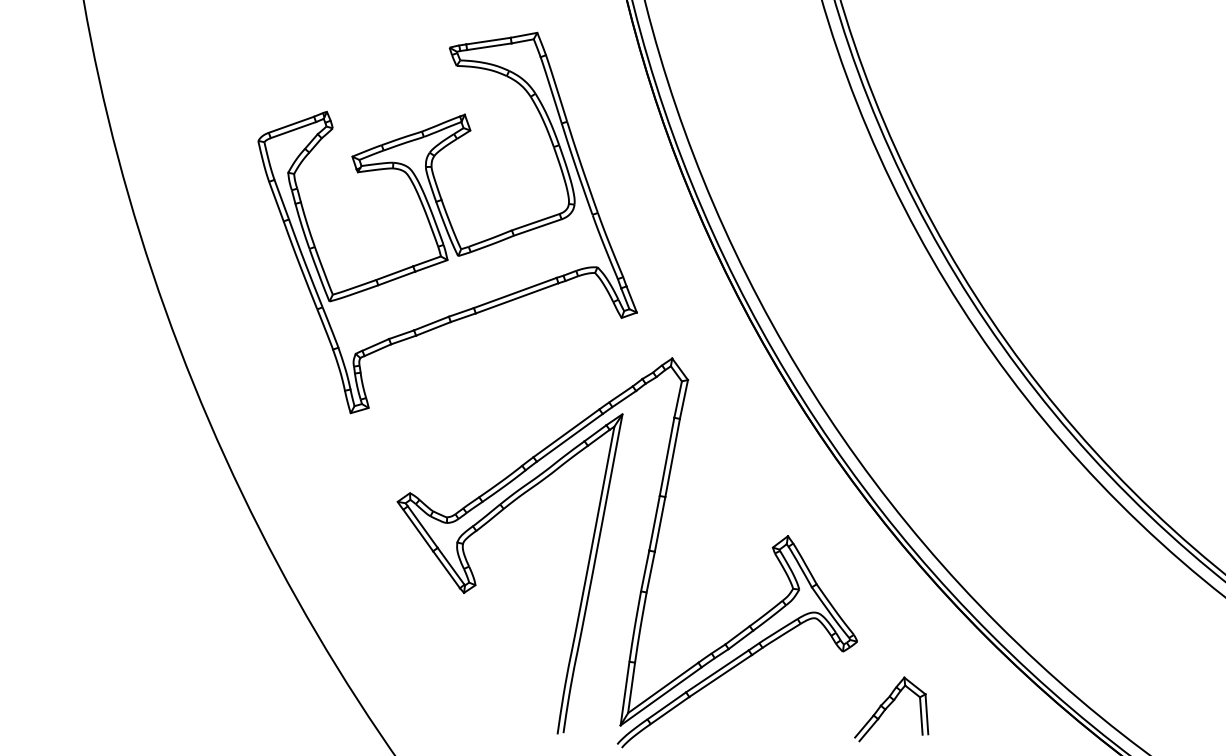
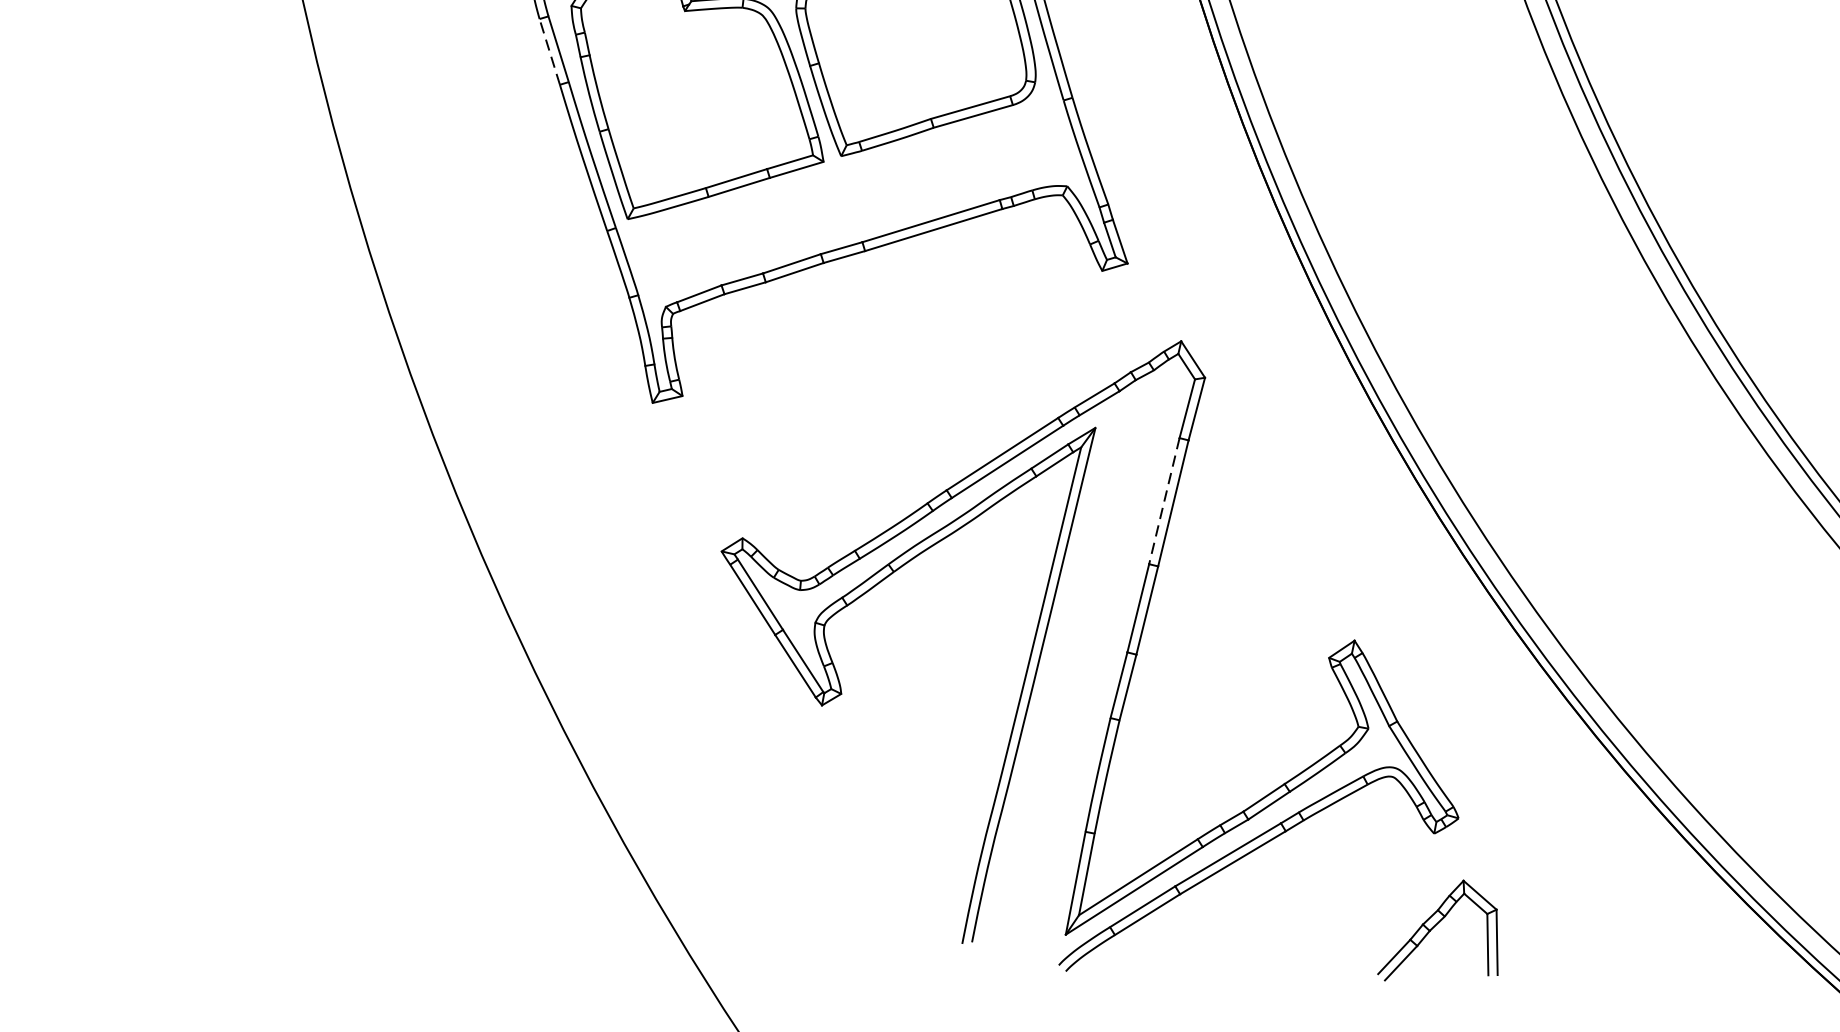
line: (276, 201) -> (549, 51), solid -> dashed
line: (667, 456) -> (1165, 500), solid -> dashed
part: (891, 709) -> (1439, 931), moved

